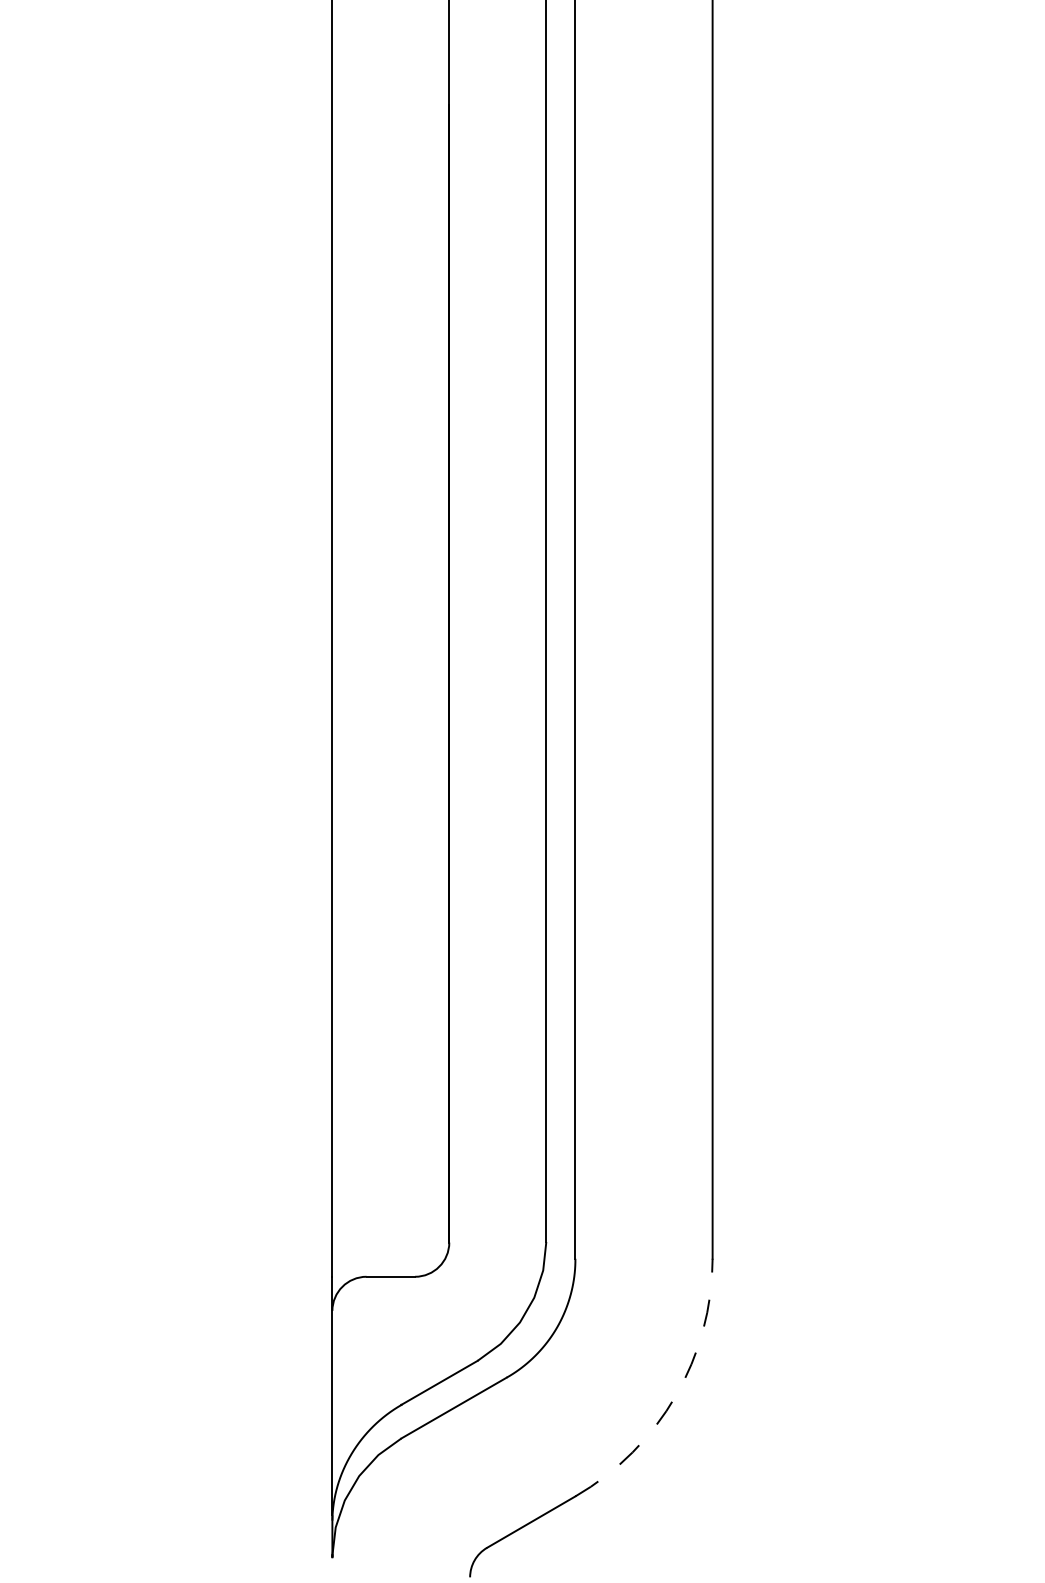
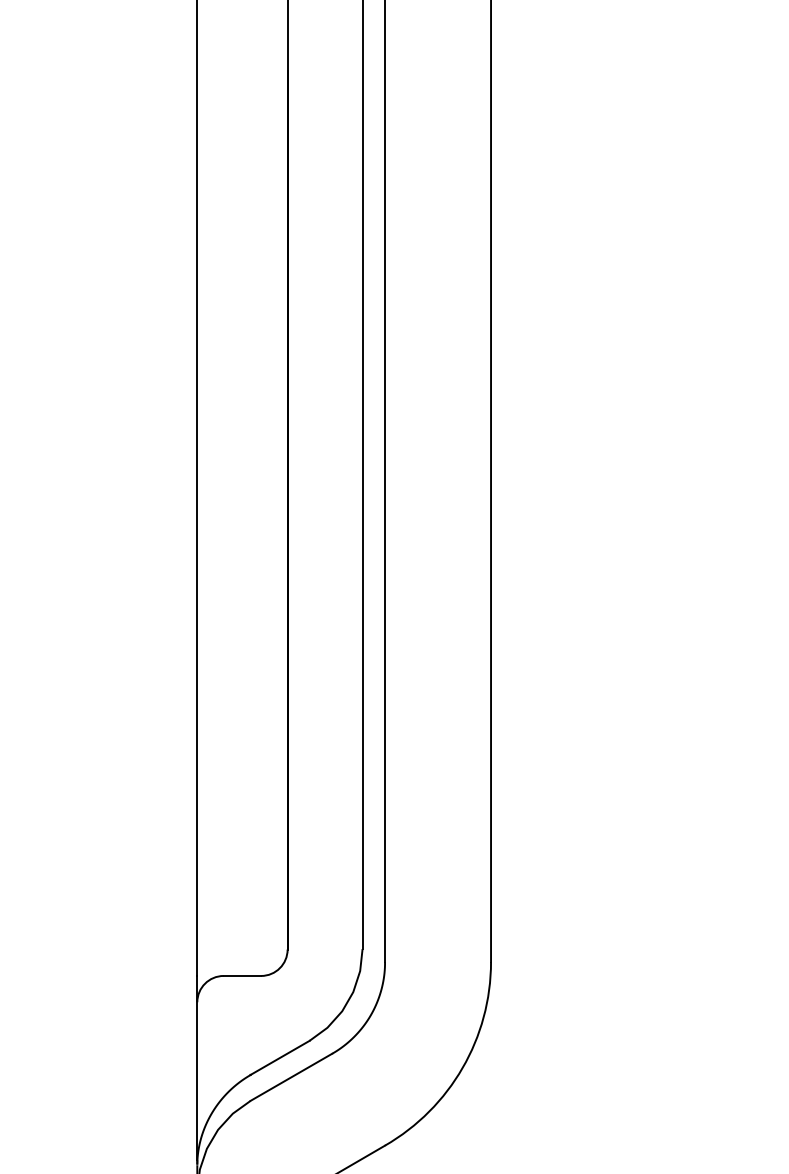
arc: (675, 1395) -> (462, 1067), dashed -> solid

